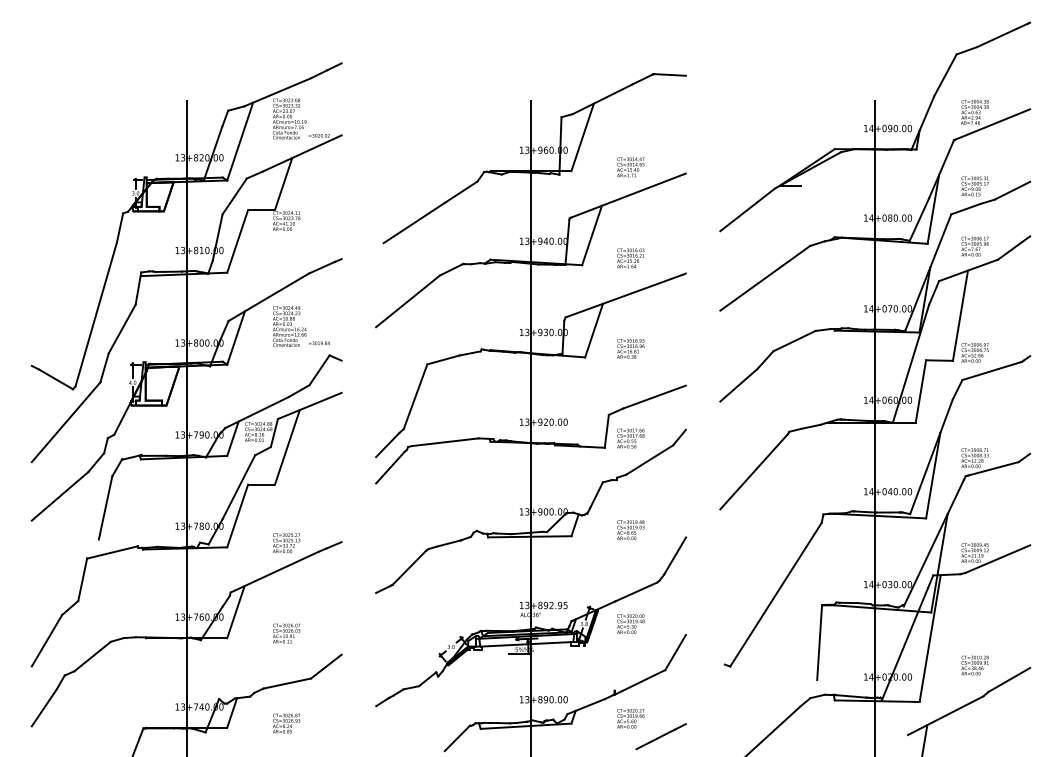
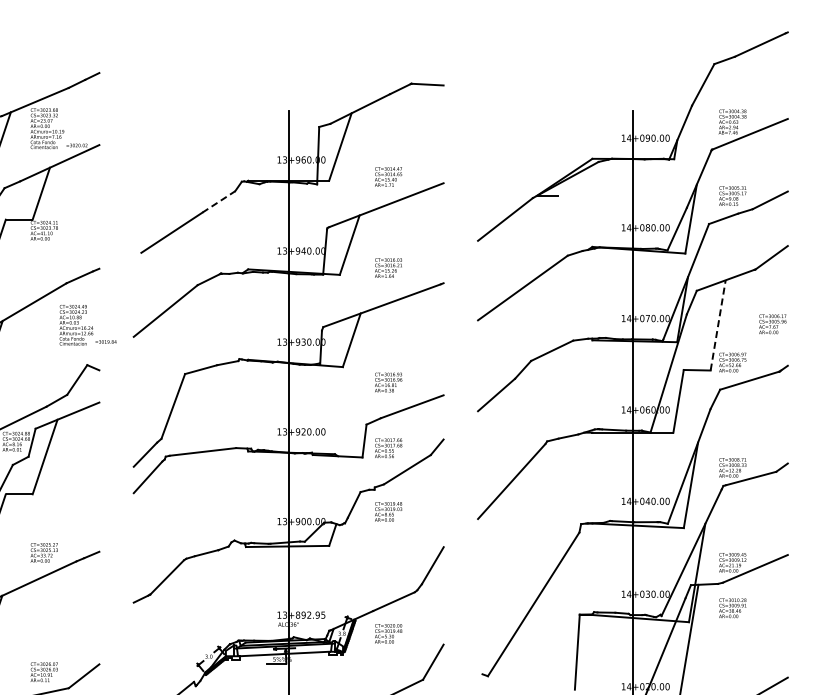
line: (461, 192) -> (219, 202), solid -> dashed
text: (974, 246) -> (772, 324), moved
line: (960, 315) -> (718, 325), solid -> dashed
text: (301, 326) -> (88, 325), moved
text: (630, 348) -> (388, 382), moved
text: (630, 530) -> (388, 512), moved
text: (286, 633) -> (44, 672), moved
text: (974, 665) -> (732, 608), moved

